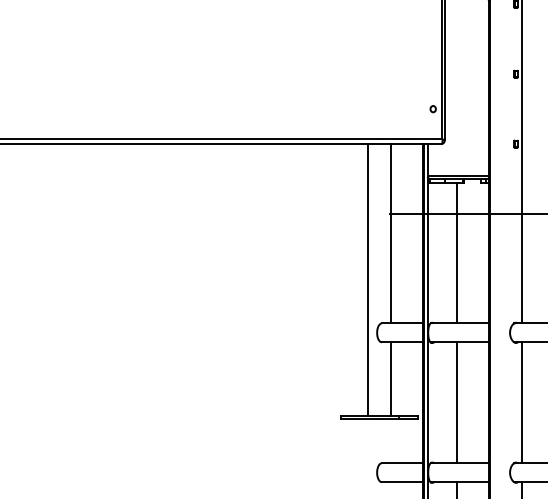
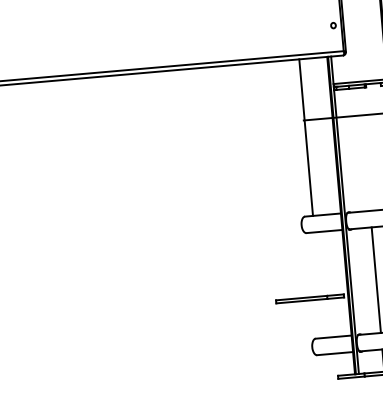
line: (456, 252) -> (364, 148), removed
line: (367, 279) -> (289, 179), removed
line: (391, 378) -> (317, 263), removed

